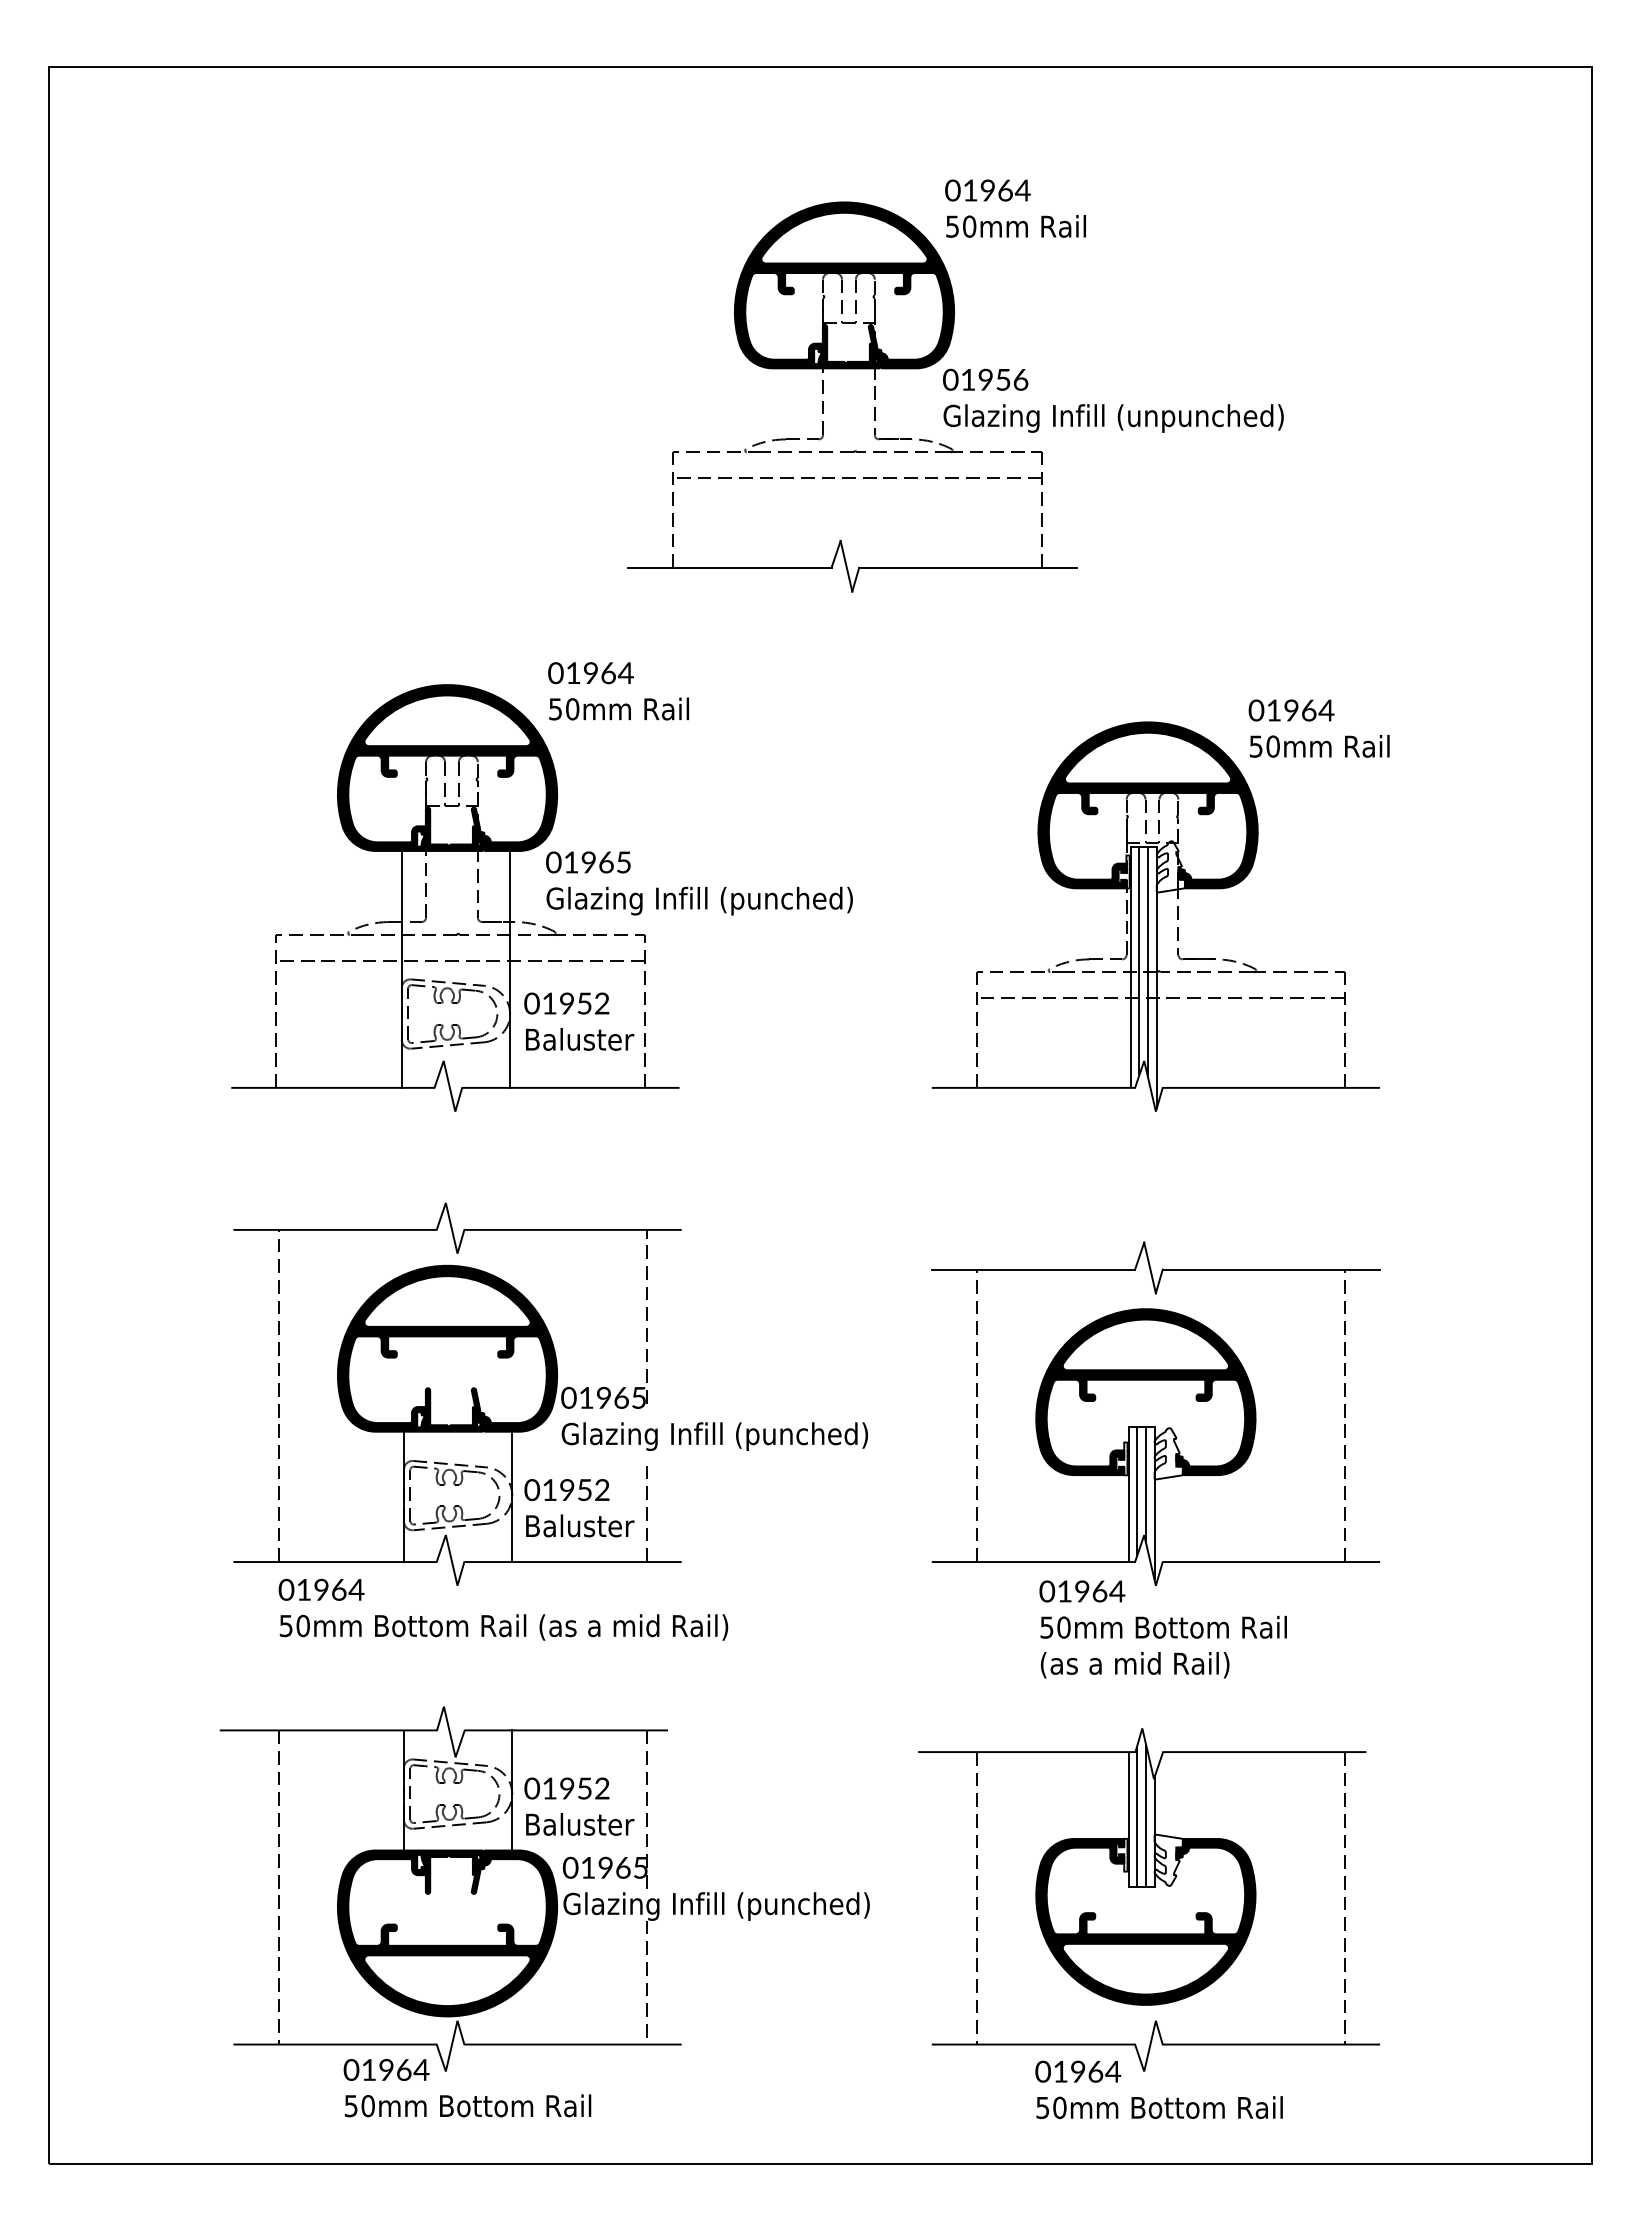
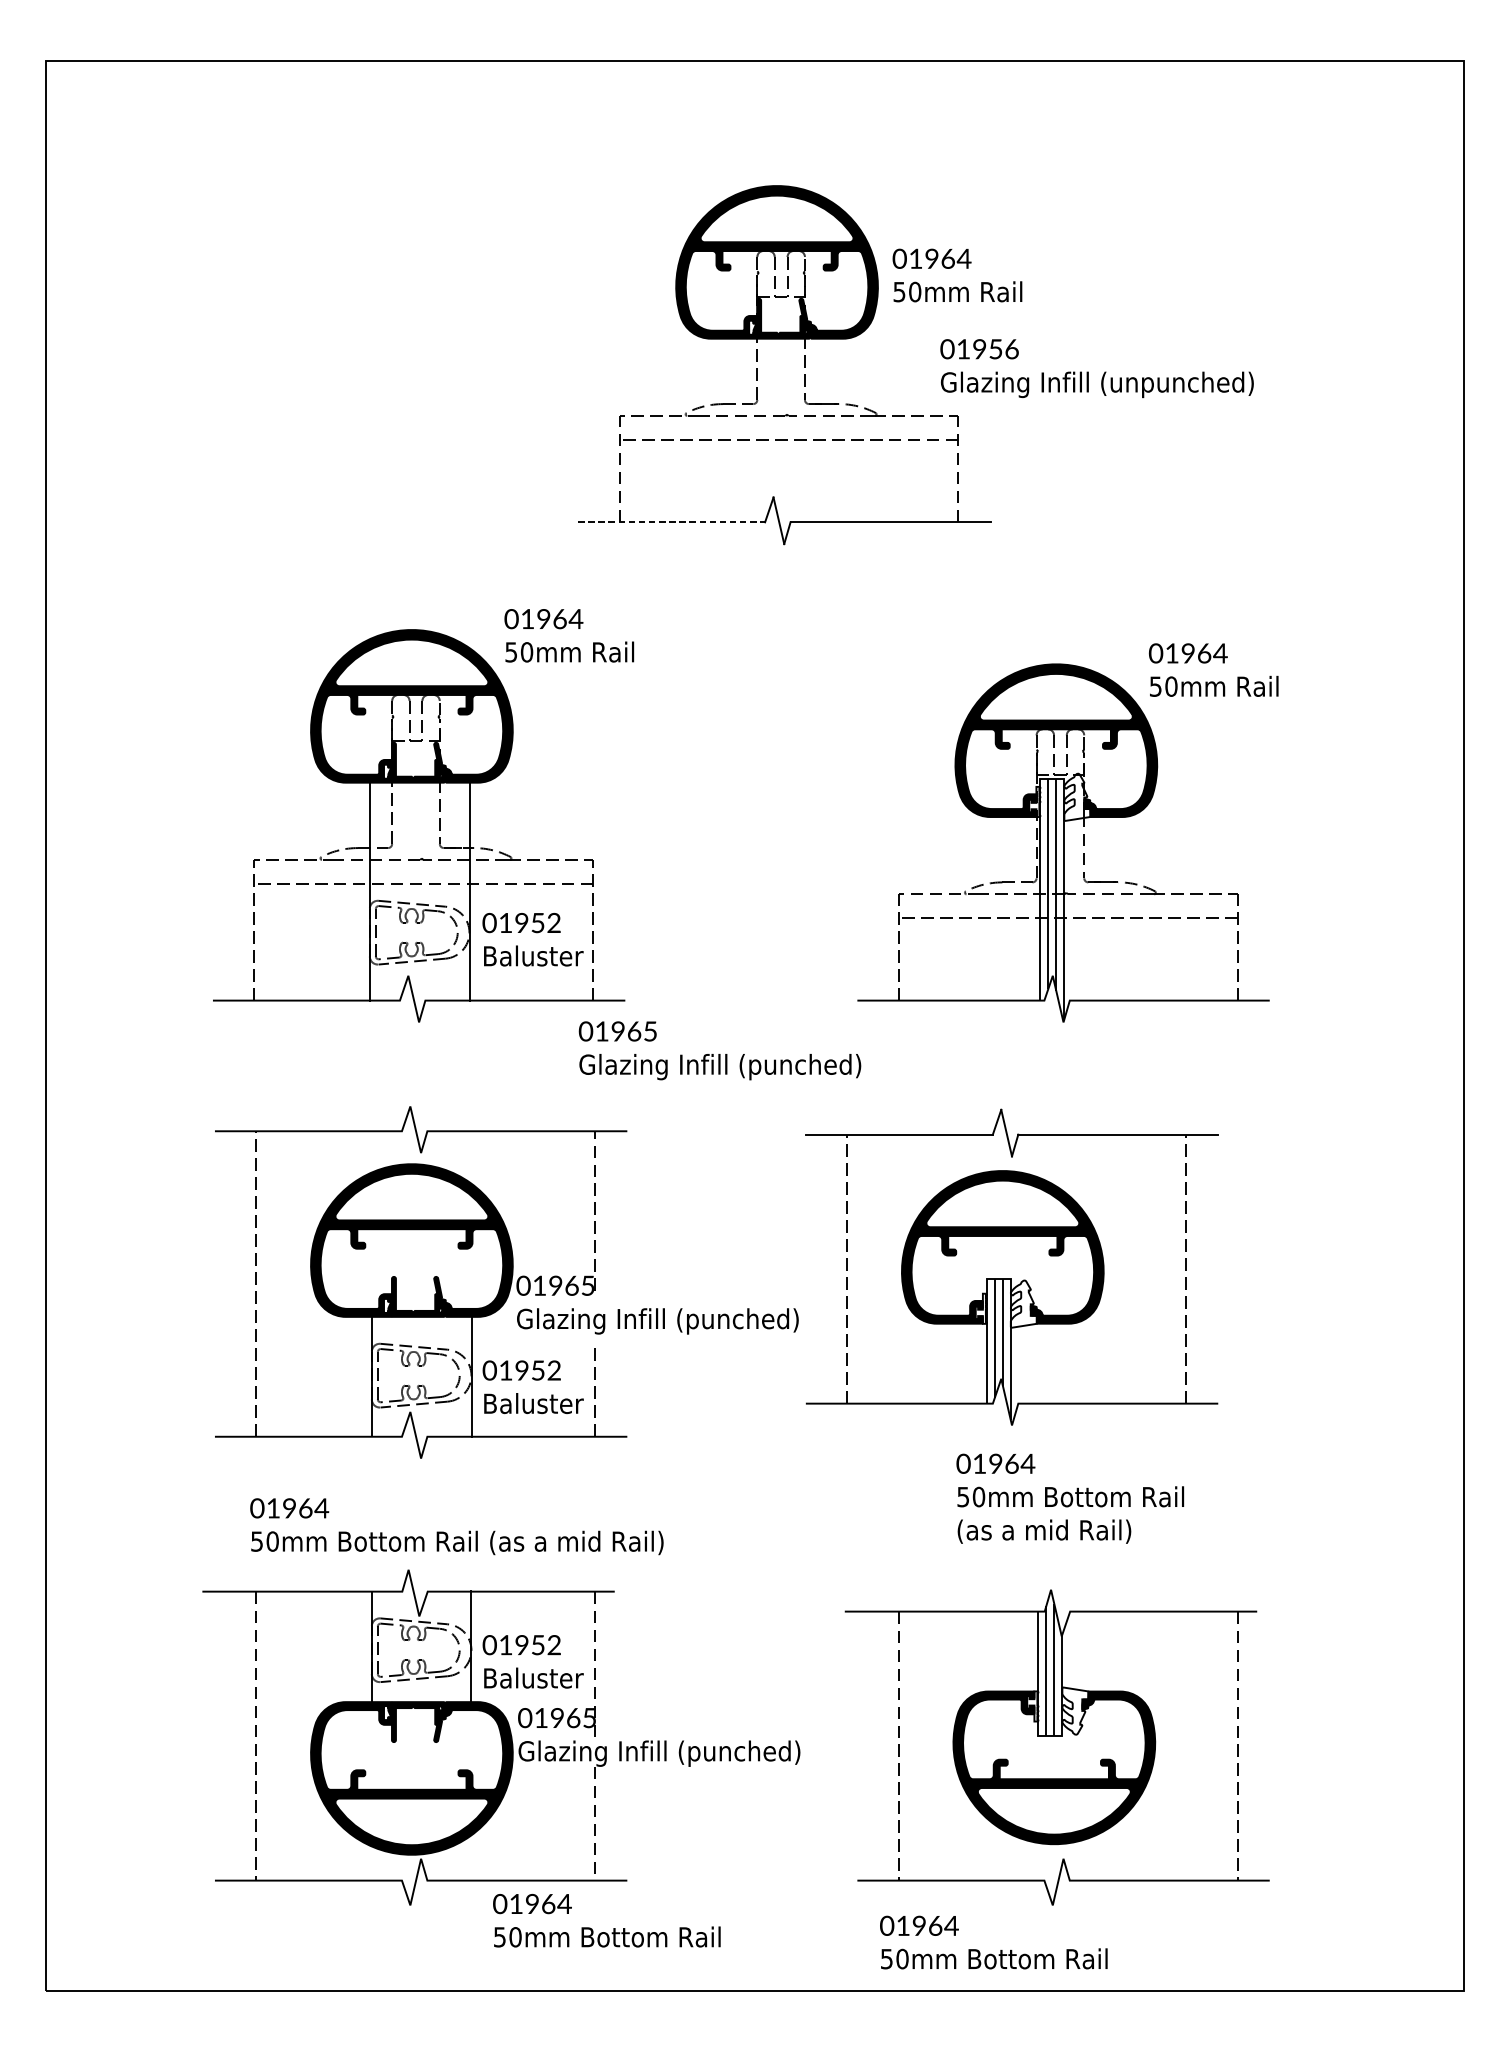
text: (1015, 208) -> (957, 275), moved
text: (1113, 400) -> (1097, 368), moved
line: (729, 567) -> (671, 521), solid -> dashed
text: (699, 883) -> (720, 1050), moved
part: (1155, 1413) -> (1011, 1267), moved
text: (503, 1609) -> (456, 1526), moved
text: (467, 2088) -> (606, 1921), moved
text: (1158, 2089) -> (993, 1942), moved

